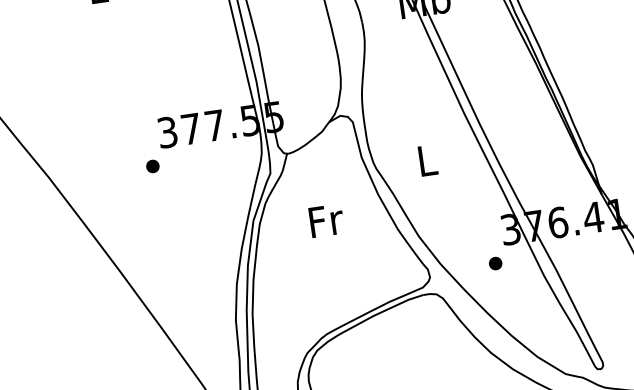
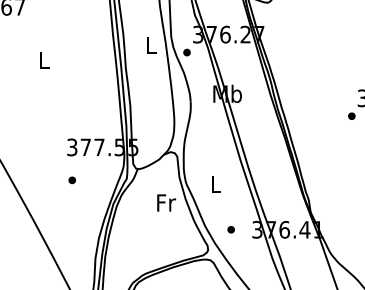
part: (151, 166) -> (71, 180), moved
text: (326, 219) -> (166, 202), moved
part: (494, 263) -> (230, 229), moved

